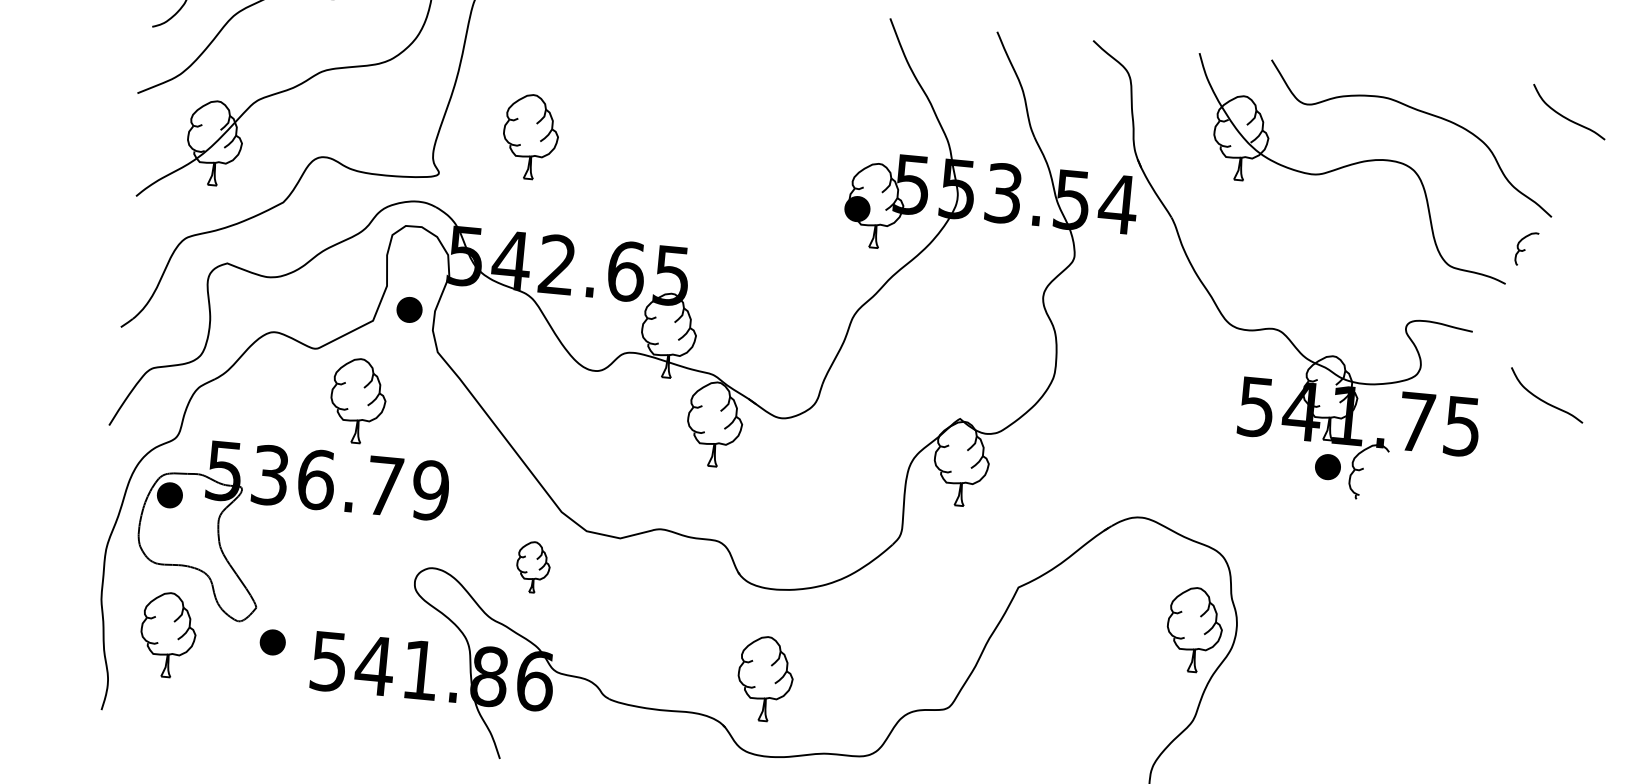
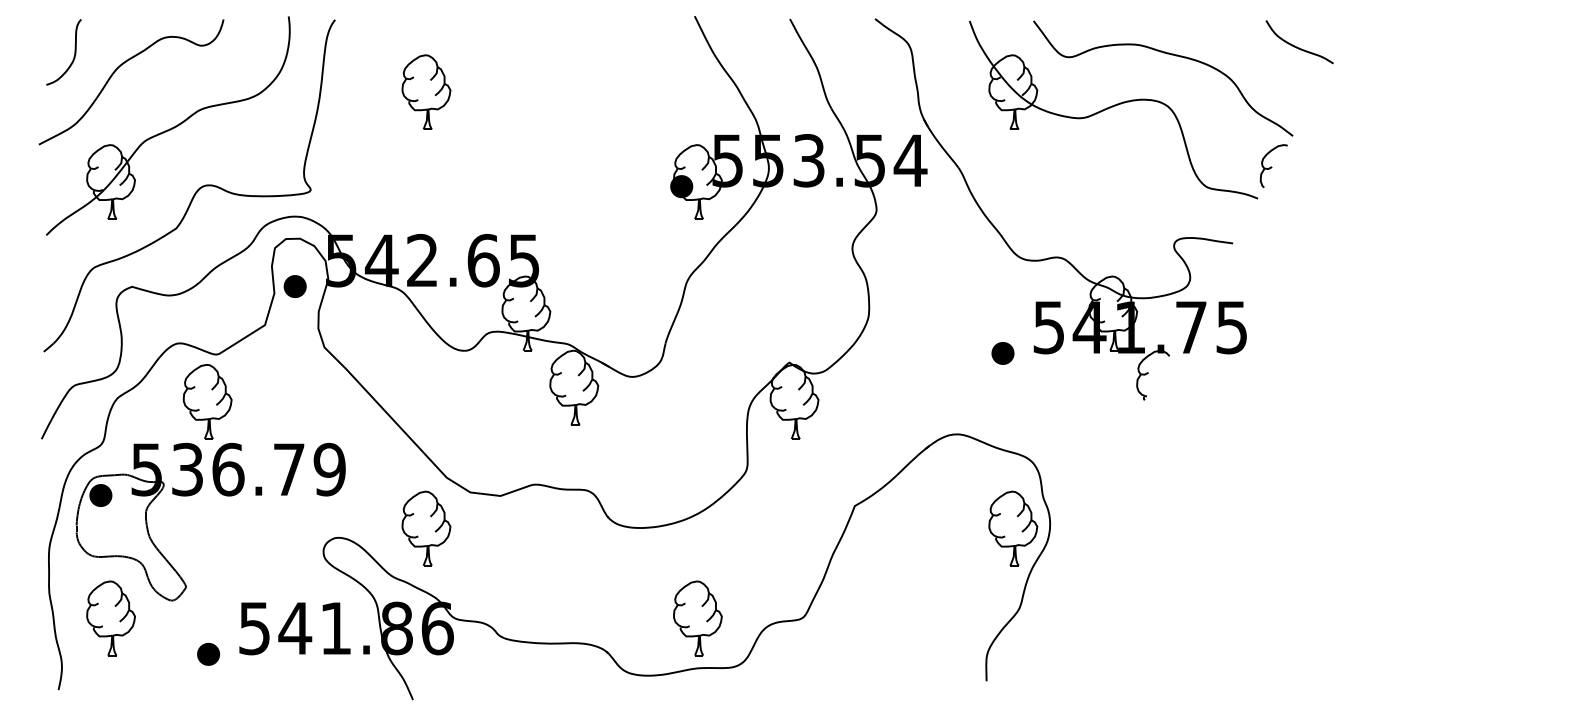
part: (530, 135) -> (426, 91), moved
part: (1526, 249) -> (1273, 166), size x1.43
part: (408, 309) -> (294, 286), moved
part: (358, 400) -> (207, 401), moved
curve: (1544, 400) -> (1301, 297), removed
part: (1327, 467) -> (1002, 353), moved
part: (533, 567) -> (426, 528), size x1.67
part: (272, 642) -> (208, 654), moved
part: (765, 678) -> (697, 618), moved

